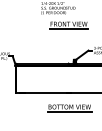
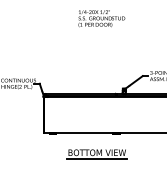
part: (68, 25) -> (115, 41), removed
part: (69, 108) -> (96, 154), moved

